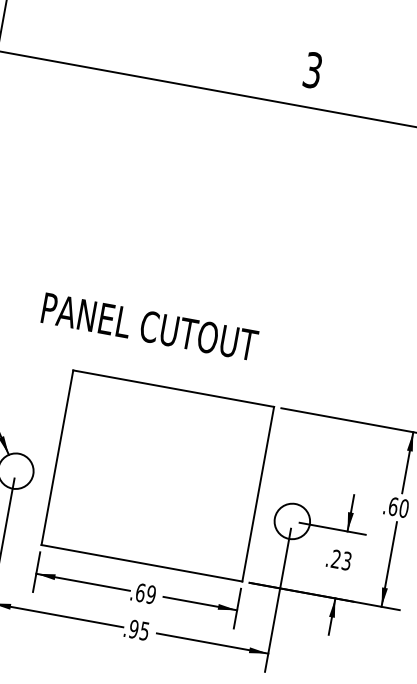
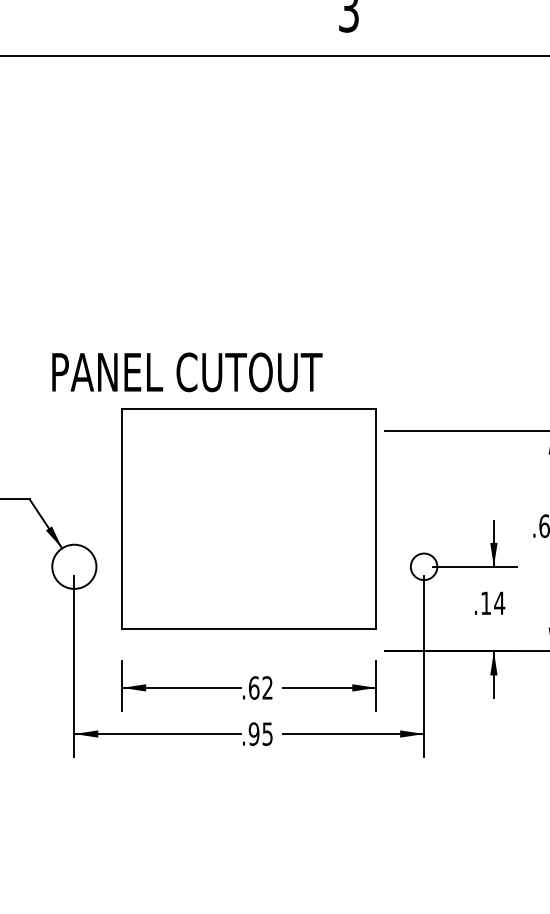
text: (149, 327) -> (187, 372), moved
part: (157, 475) -> (248, 518), moved
circle: (292, 521) -> (424, 566), size x0.6
text: (341, 560) -> (493, 603), .23 -> .14
text: (151, 594) -> (267, 687), .69 -> .62

